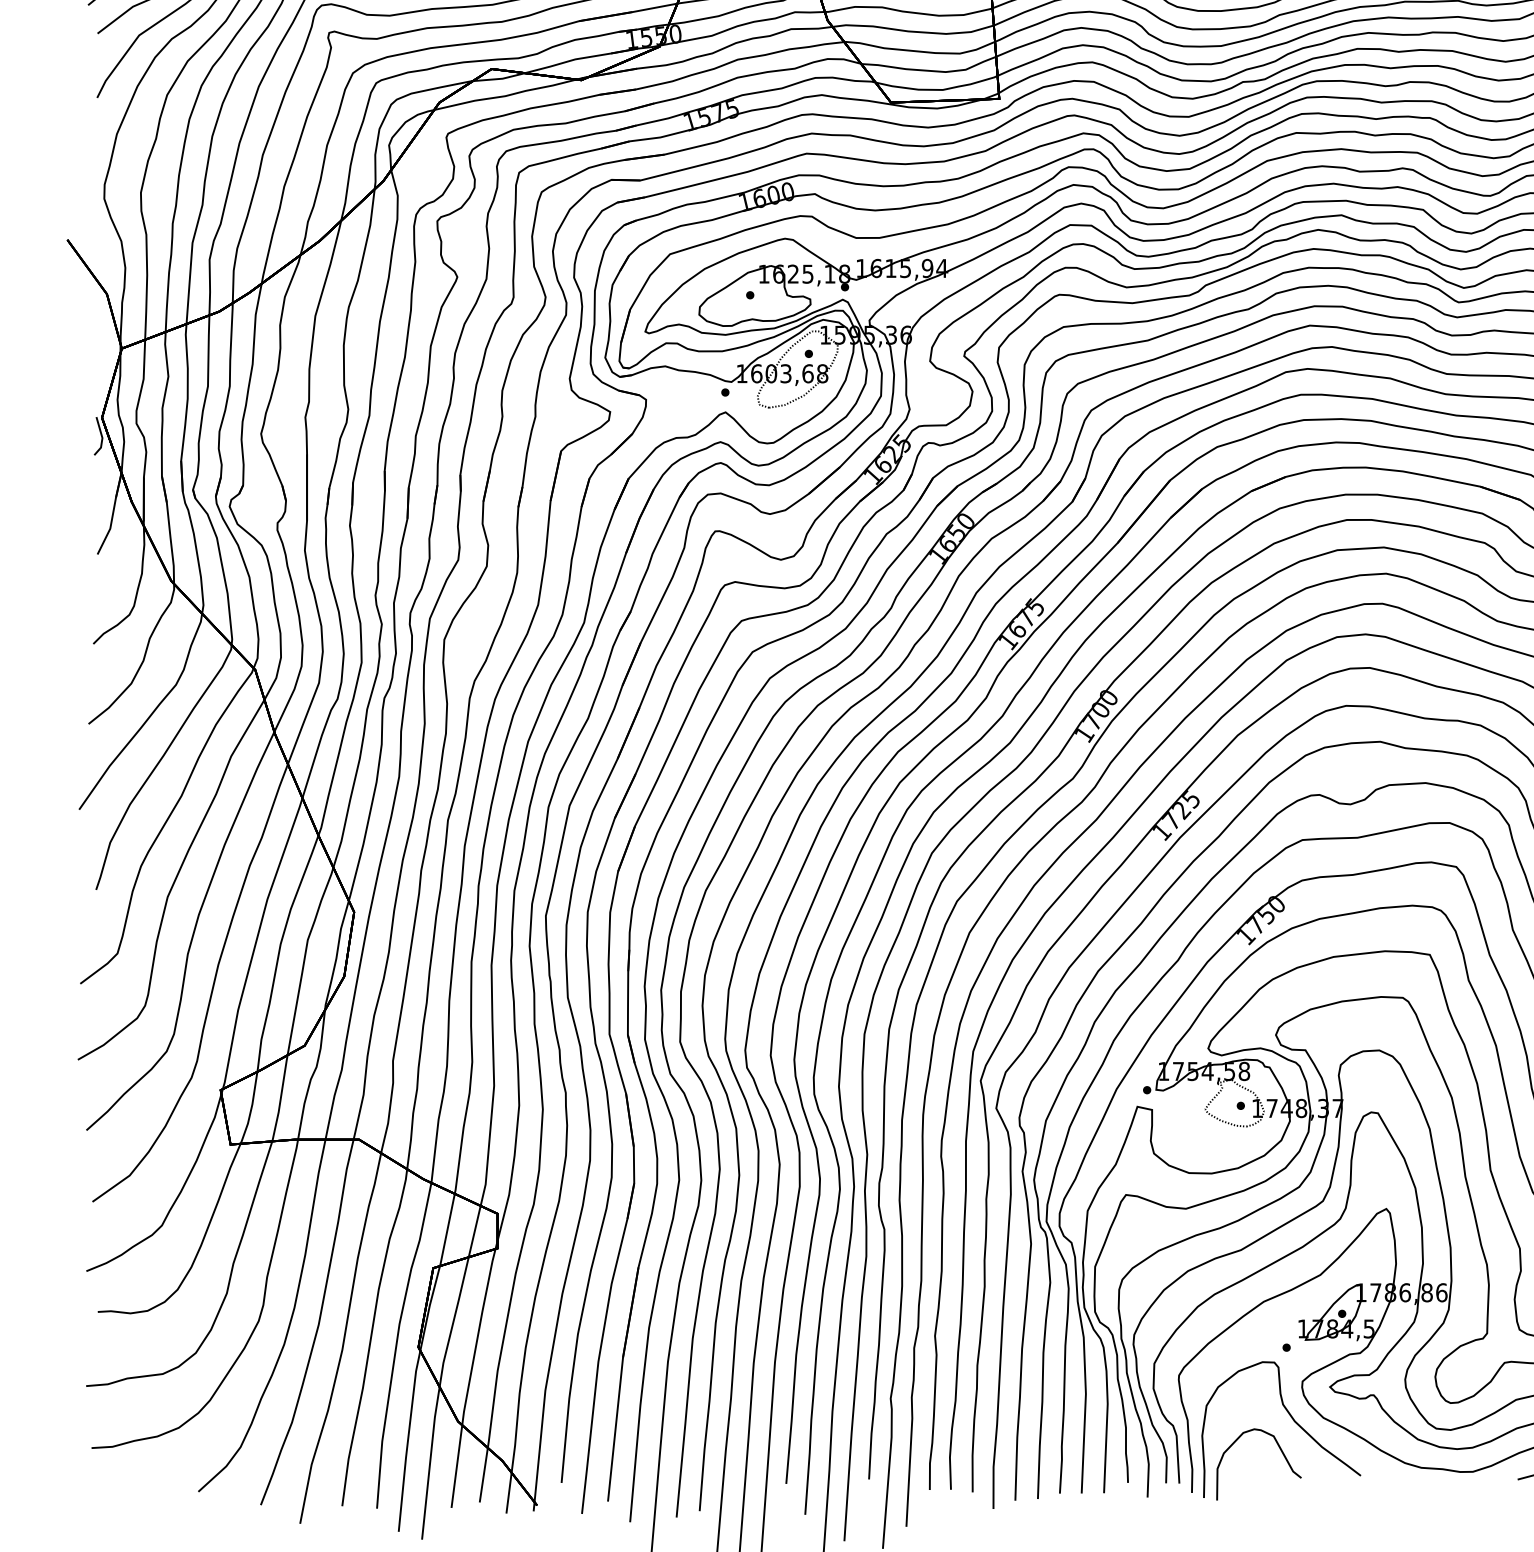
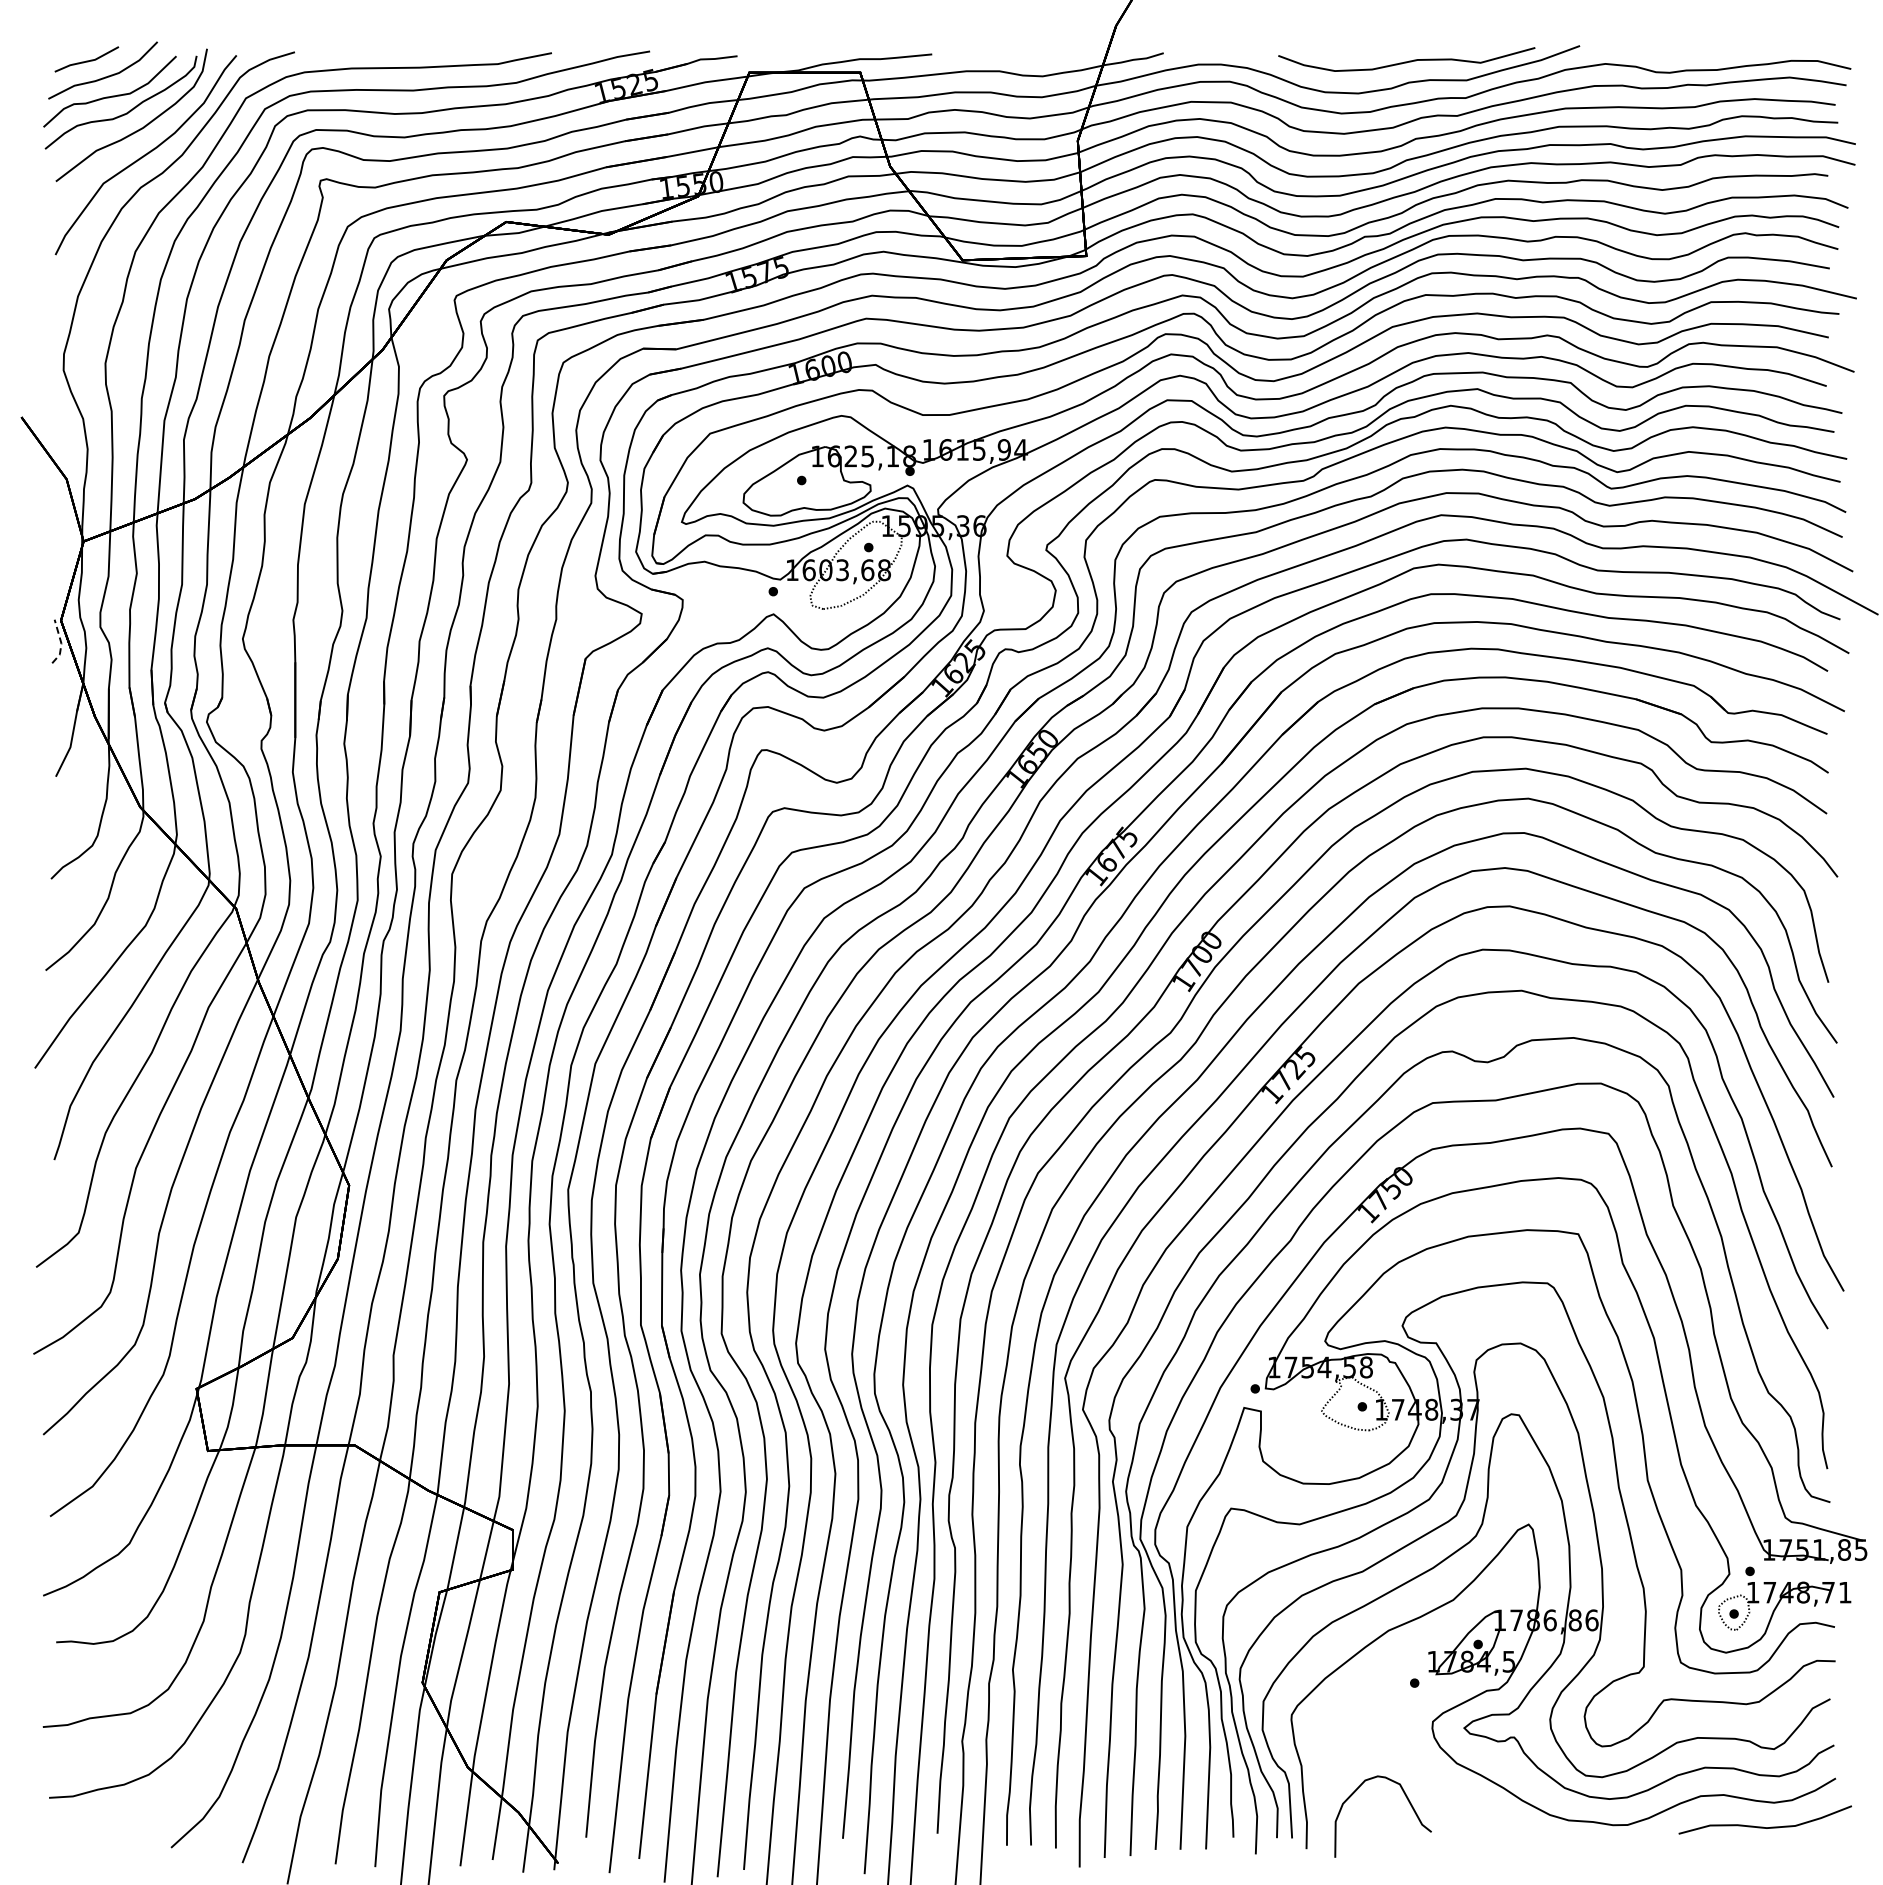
line: (102, 437) -> (61, 643), solid -> dashed
curve: (1291, 1418) -> (1420, 1764), removed

